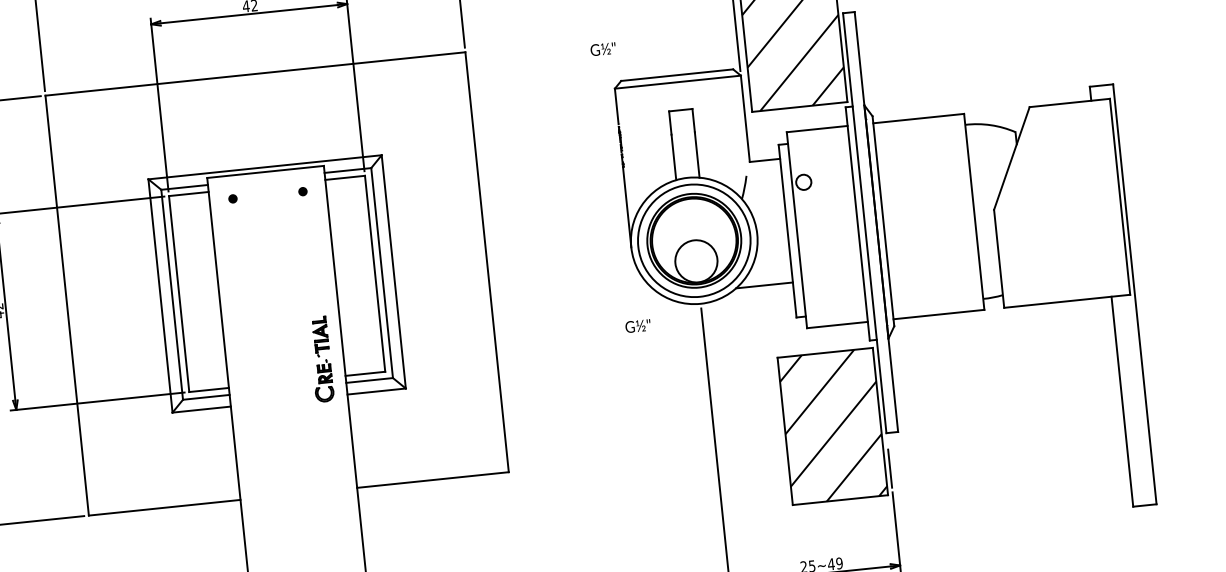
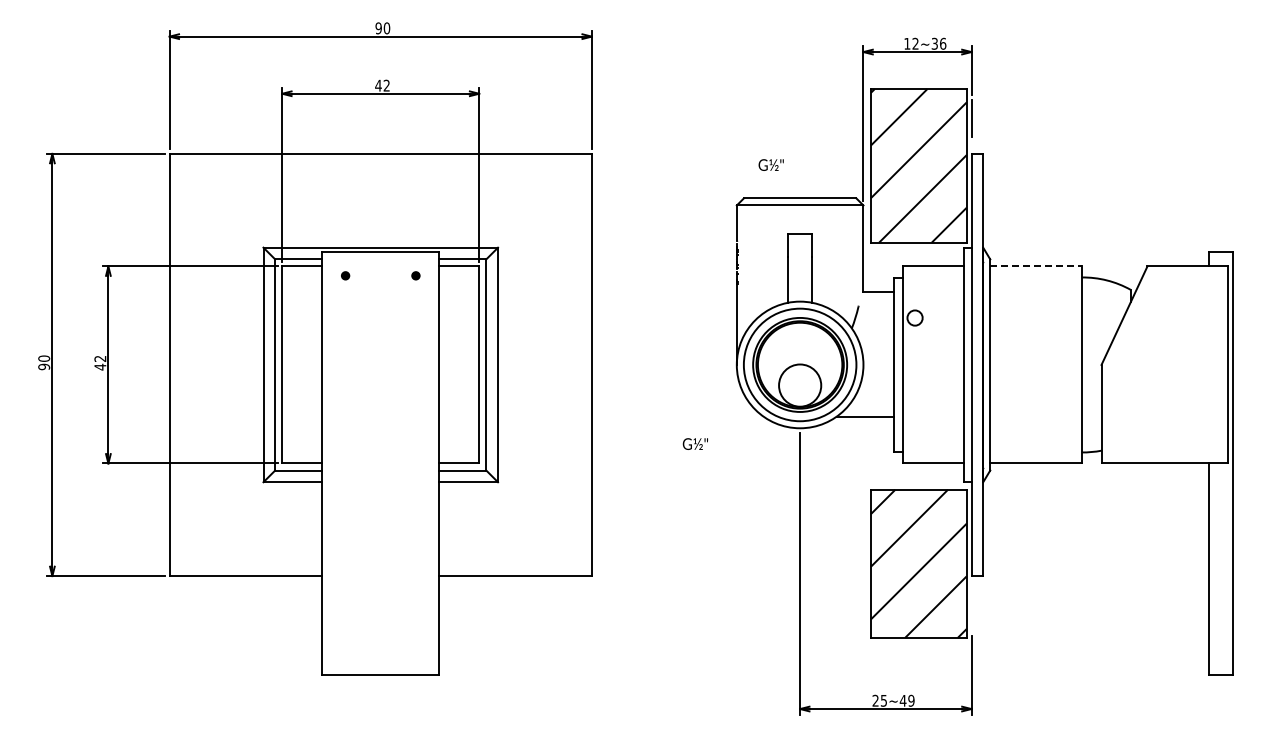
text: (602, 48) -> (770, 164), moved
line: (918, 118) -> (1035, 266), solid -> dashed
text: (637, 325) -> (694, 443), moved
part: (320, 359) -> (416, 444), removed
line: (890, 468) -> (971, 611), removed

